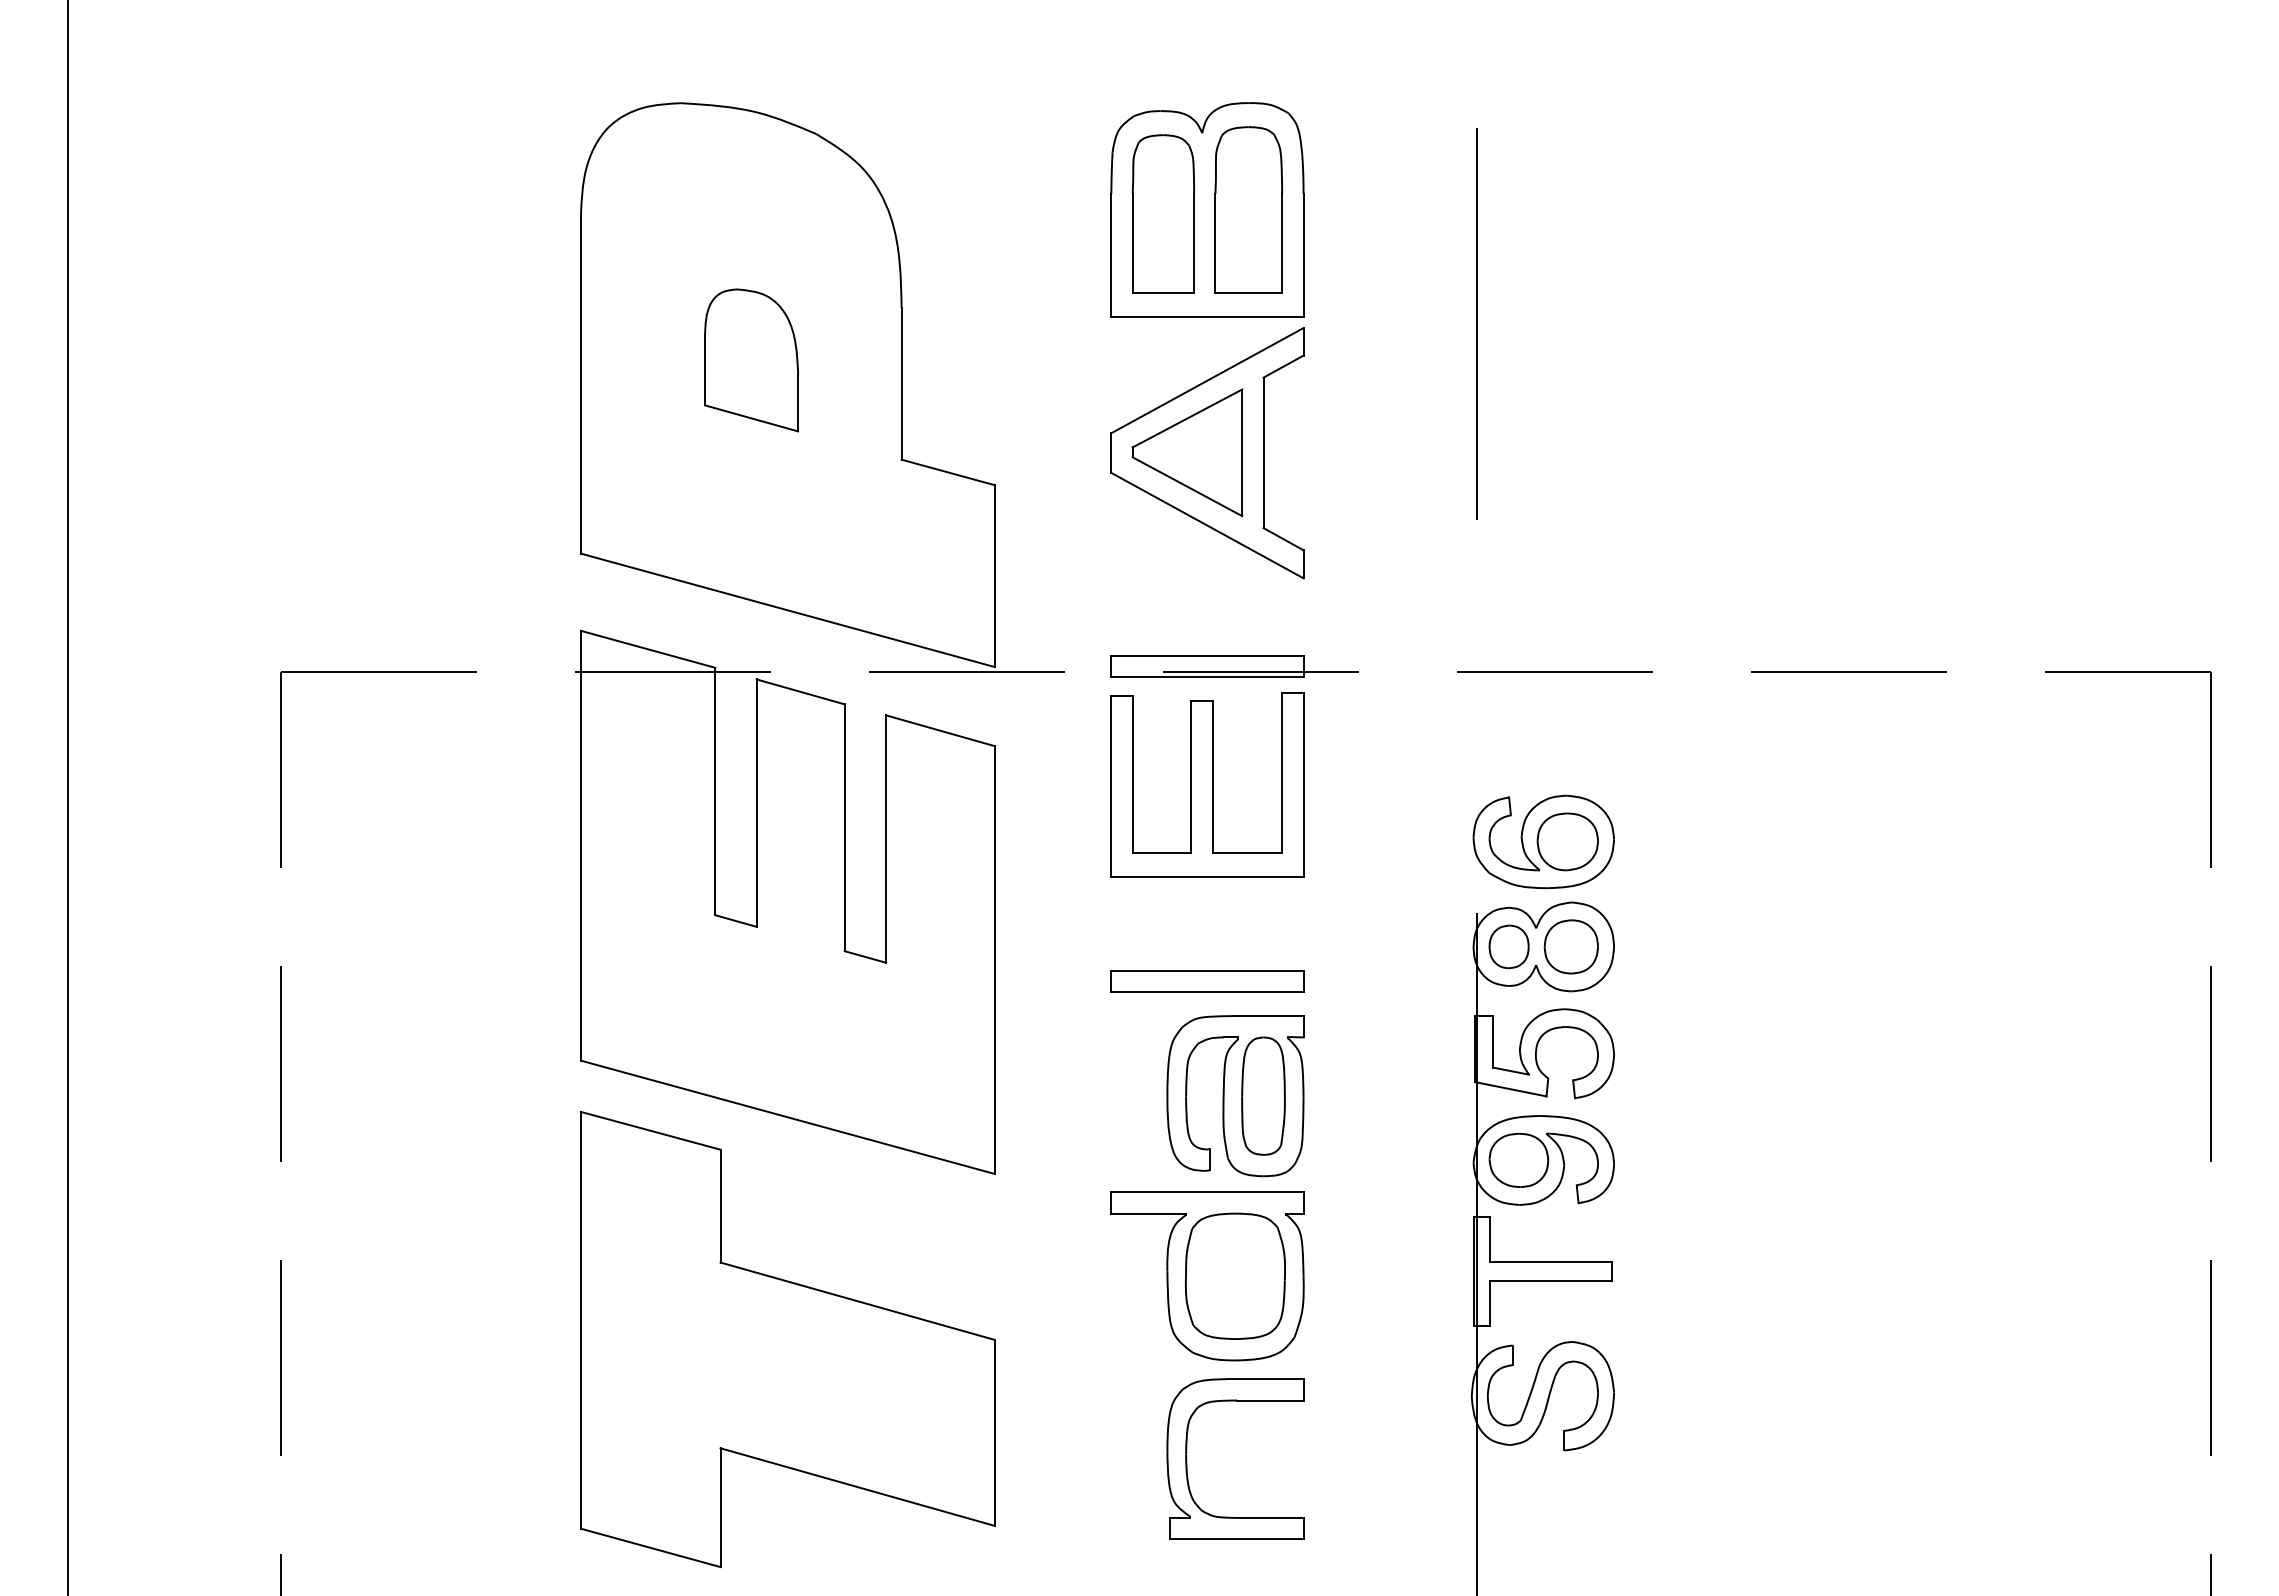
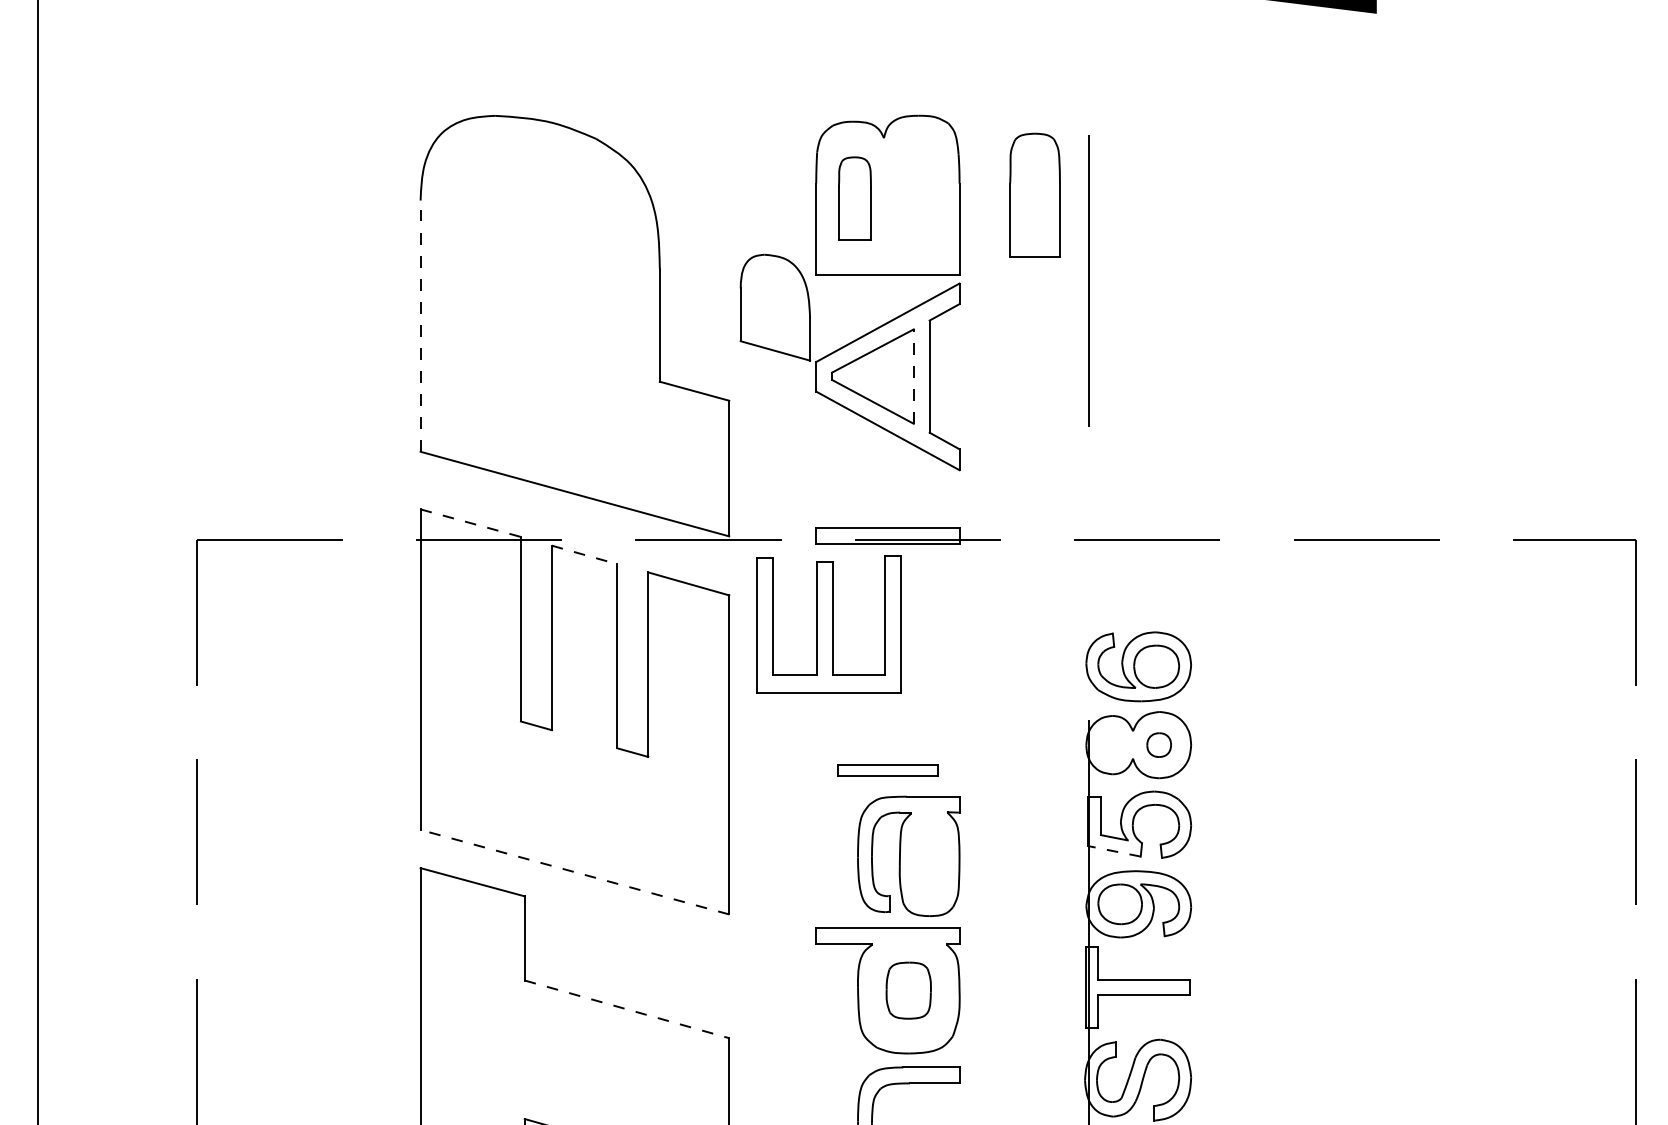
part: (1248, 209) -> (1034, 195), moved
part: (1162, 213) -> (854, 198), size x0.7
part: (751, 360) -> (775, 307), moved
line: (580, 384) -> (420, 325), solid -> dashed
line: (1242, 452) -> (914, 376), solid -> dashed
line: (648, 649) -> (471, 523), solid -> dashed
line: (800, 691) -> (584, 554), solid -> dashed
part: (1207, 784) -> (829, 623), moved
part: (1508, 946) -> (1112, 744), removed
part: (1570, 946) -> (1158, 744), size x0.6
part: (1207, 981) -> (887, 770), size x0.7
line: (1510, 1089) -> (1113, 851), solid -> dashed
part: (1263, 1095) -> (929, 855), removed
line: (787, 1117) -> (574, 872), solid -> dashed
part: (1235, 1275) -> (908, 990), size x0.6
line: (858, 1301) -> (627, 1009), solid -> dashed

